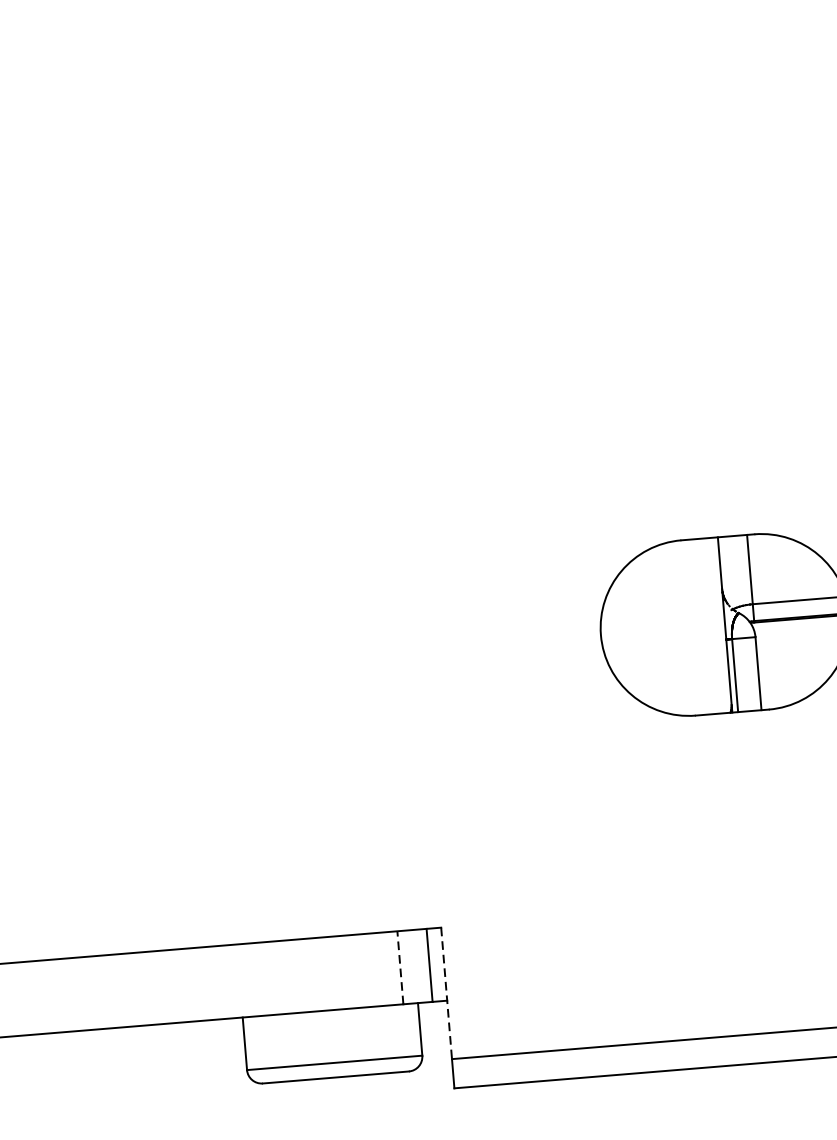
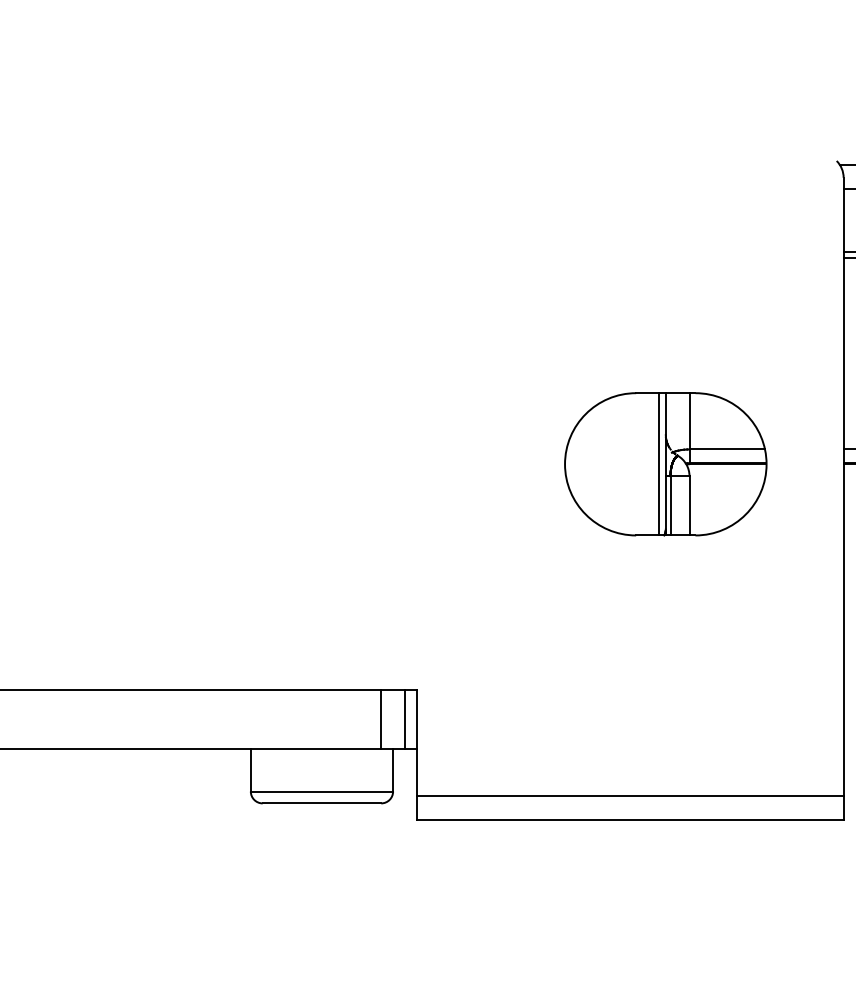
line: (716, 625) -> (658, 464), added
line: (400, 968) -> (381, 719), dashed -> solid
line: (446, 994) -> (416, 743), dashed -> solid

